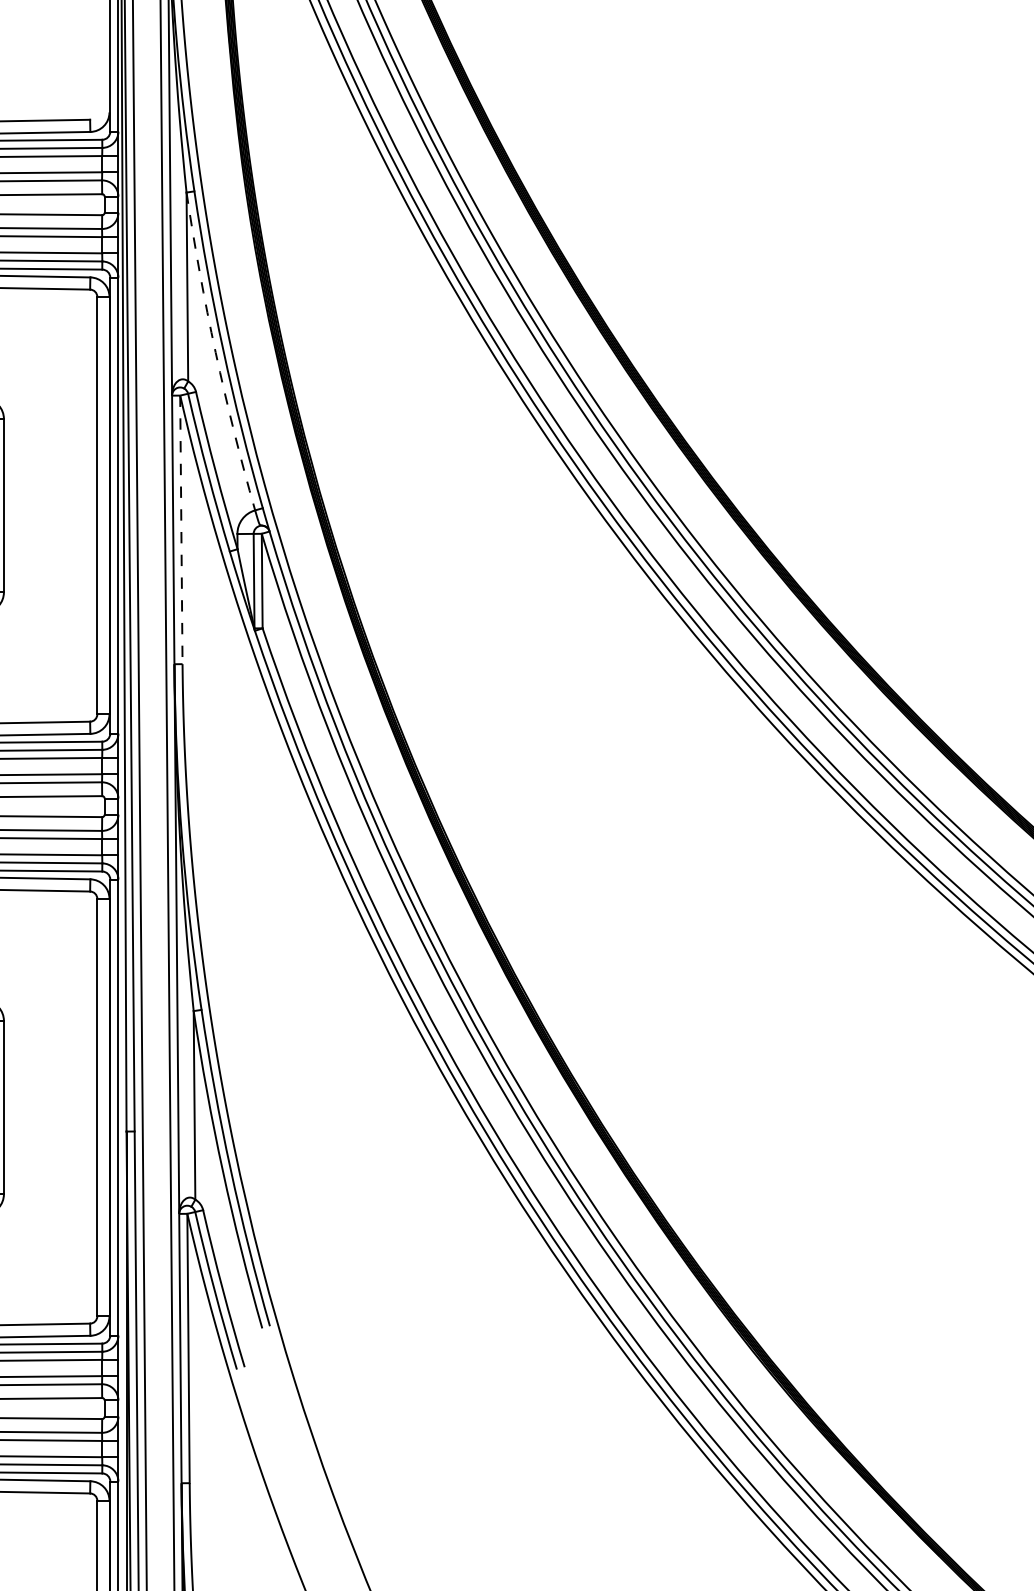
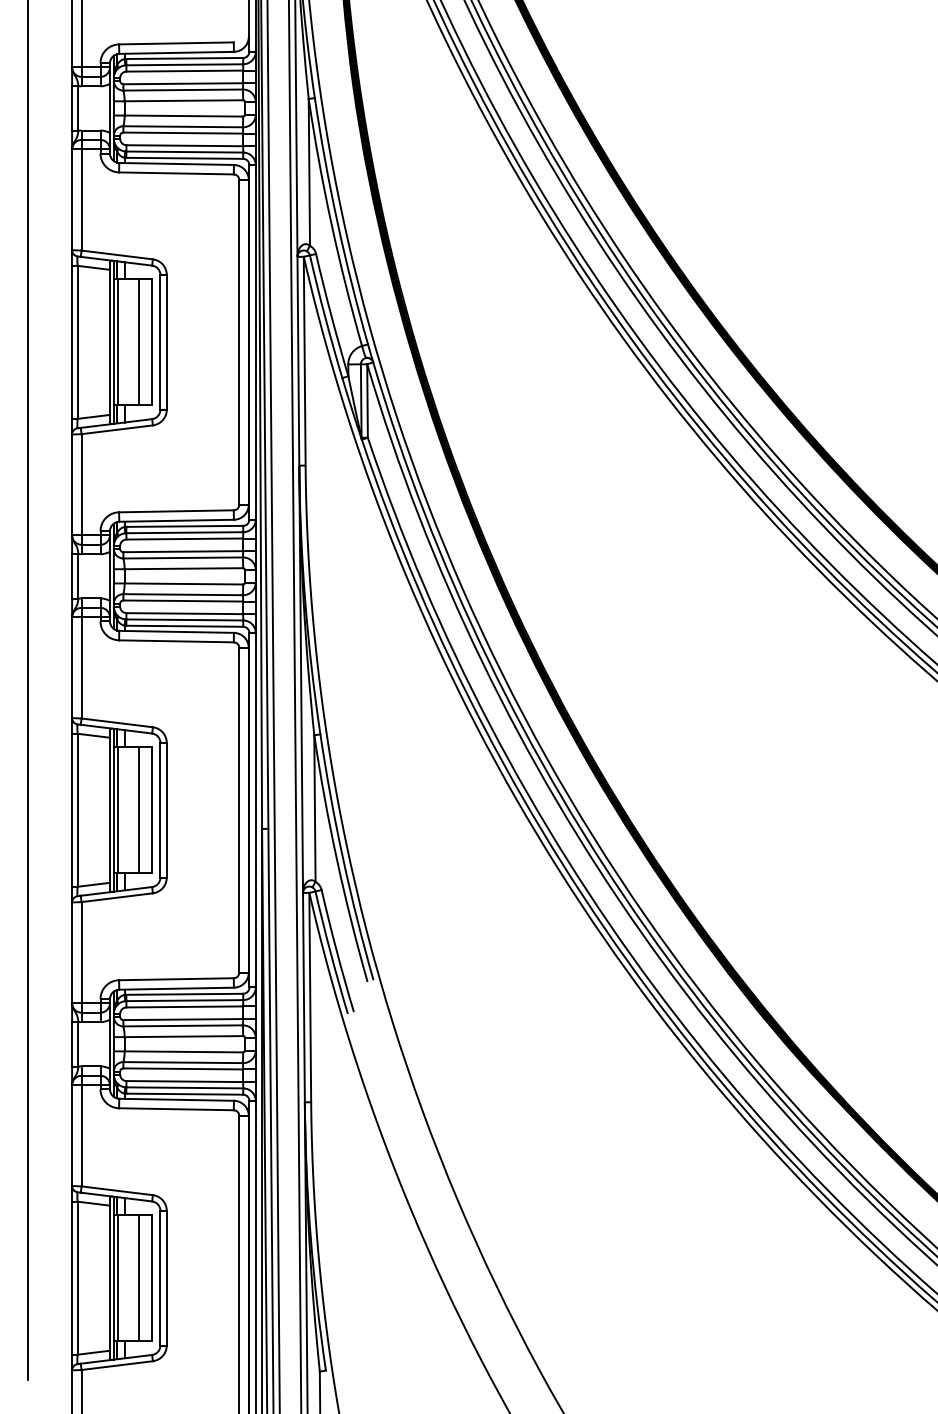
arc: (215, 352) -> (331, 223), dashed -> solid
line: (181, 530) -> (304, 361), dashed -> solid

